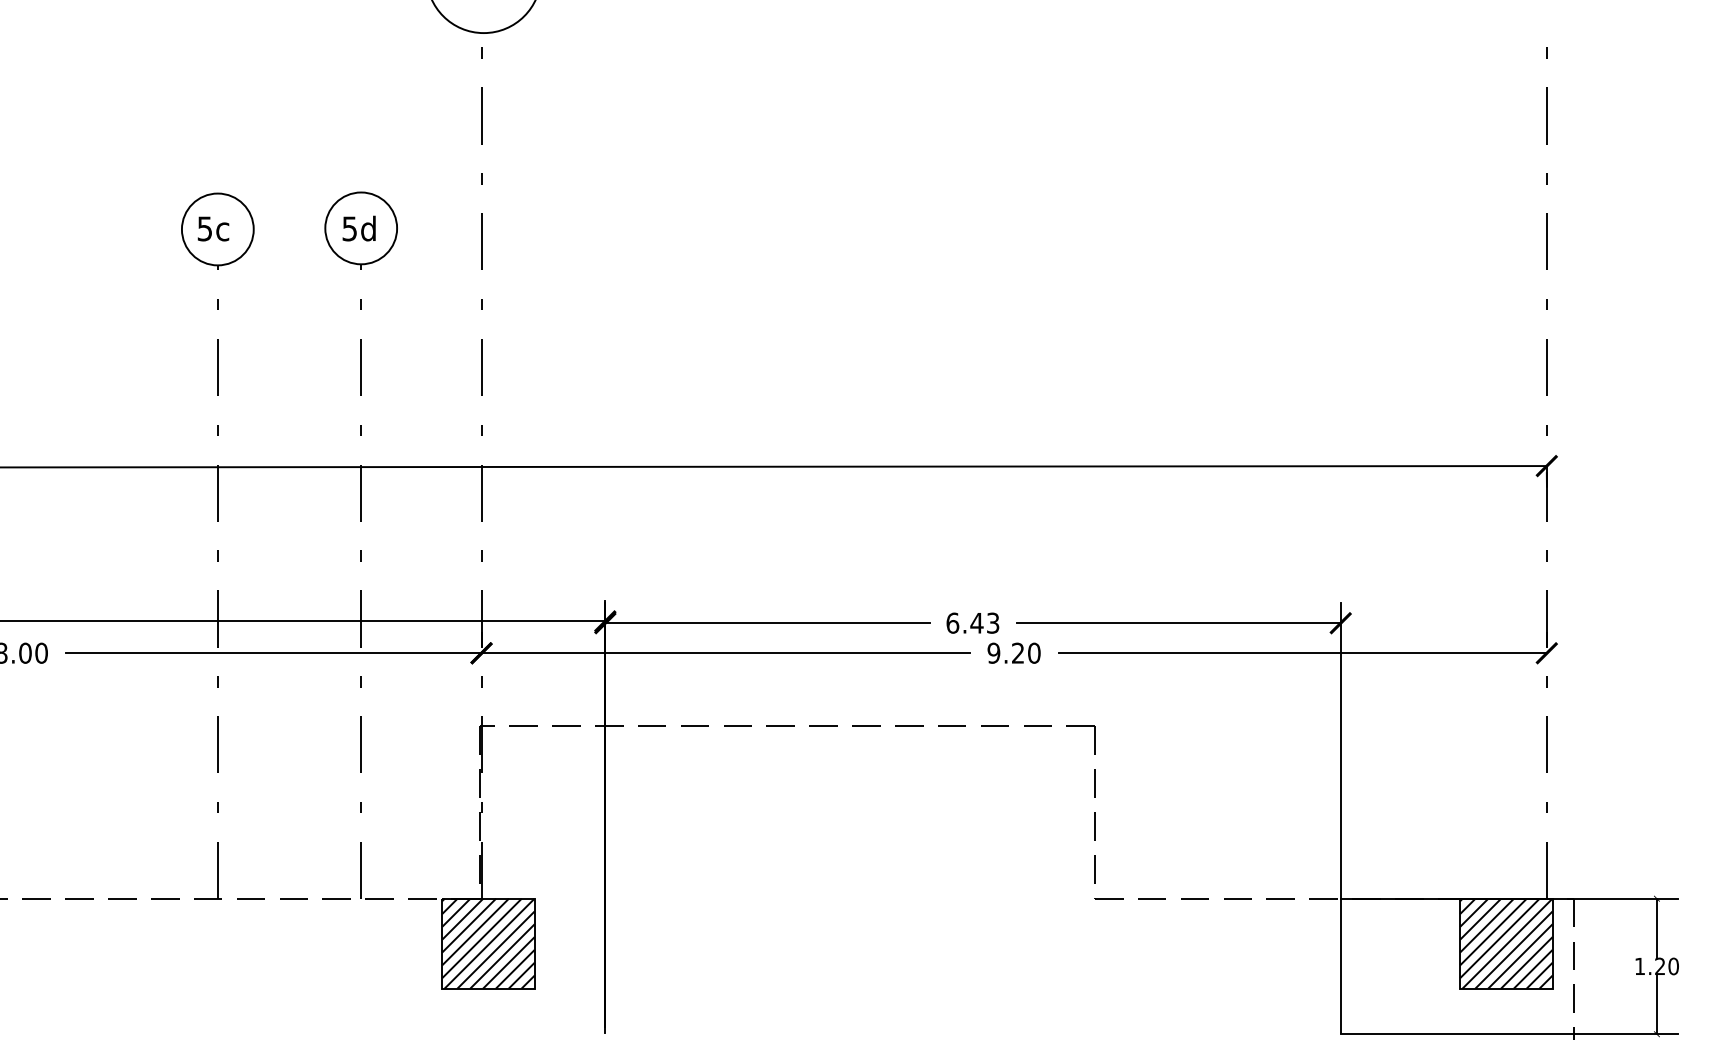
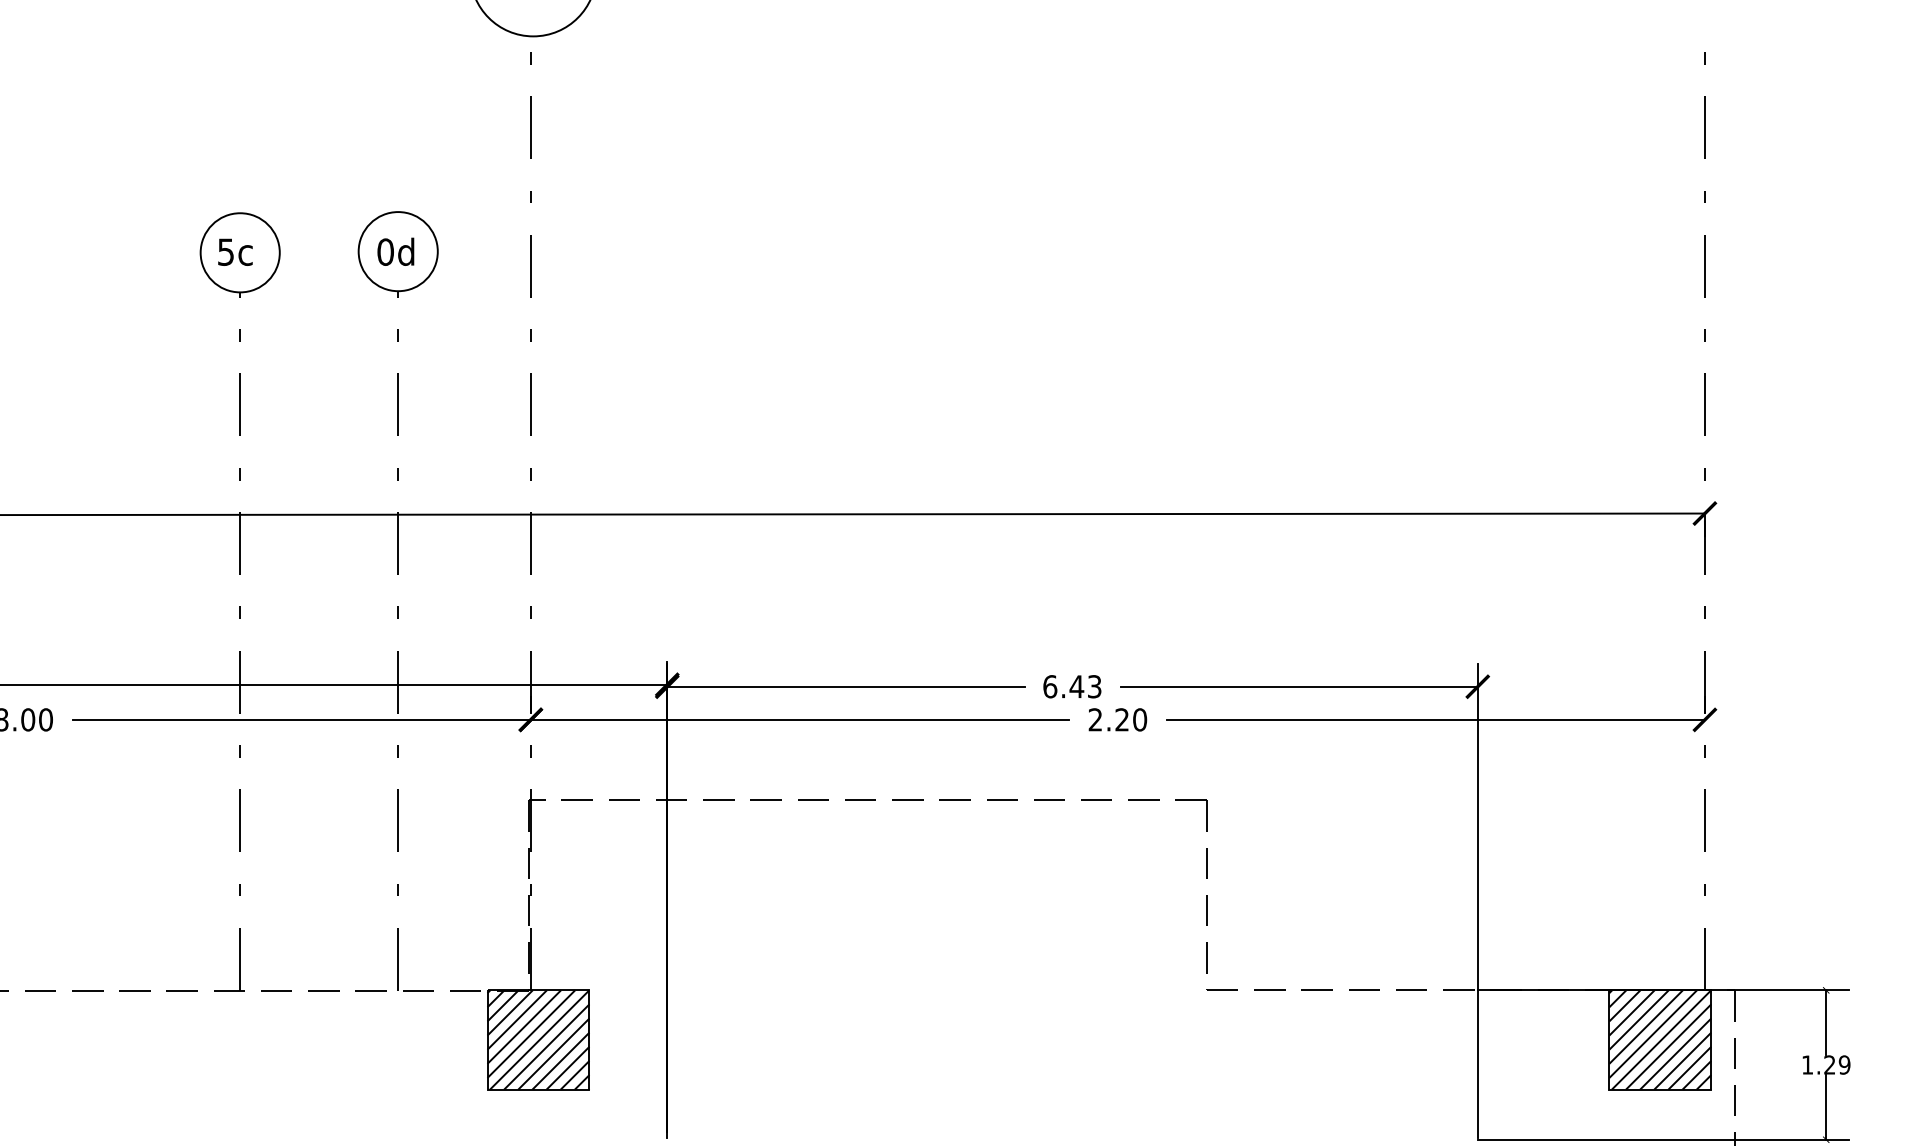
text: (349, 228) -> (385, 251), 5d -> 0d
text: (993, 652) -> (1095, 719), 9.20 -> 2.20
text: (1673, 966) -> (1844, 1065), 1.20 -> 1.29

